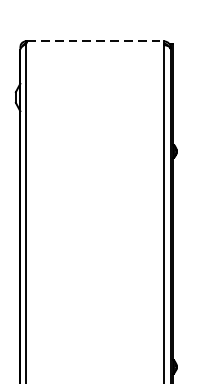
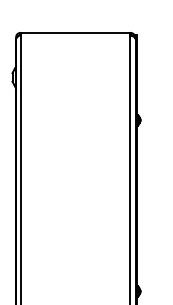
line: (96, 40) -> (76, 32), dashed -> solid

